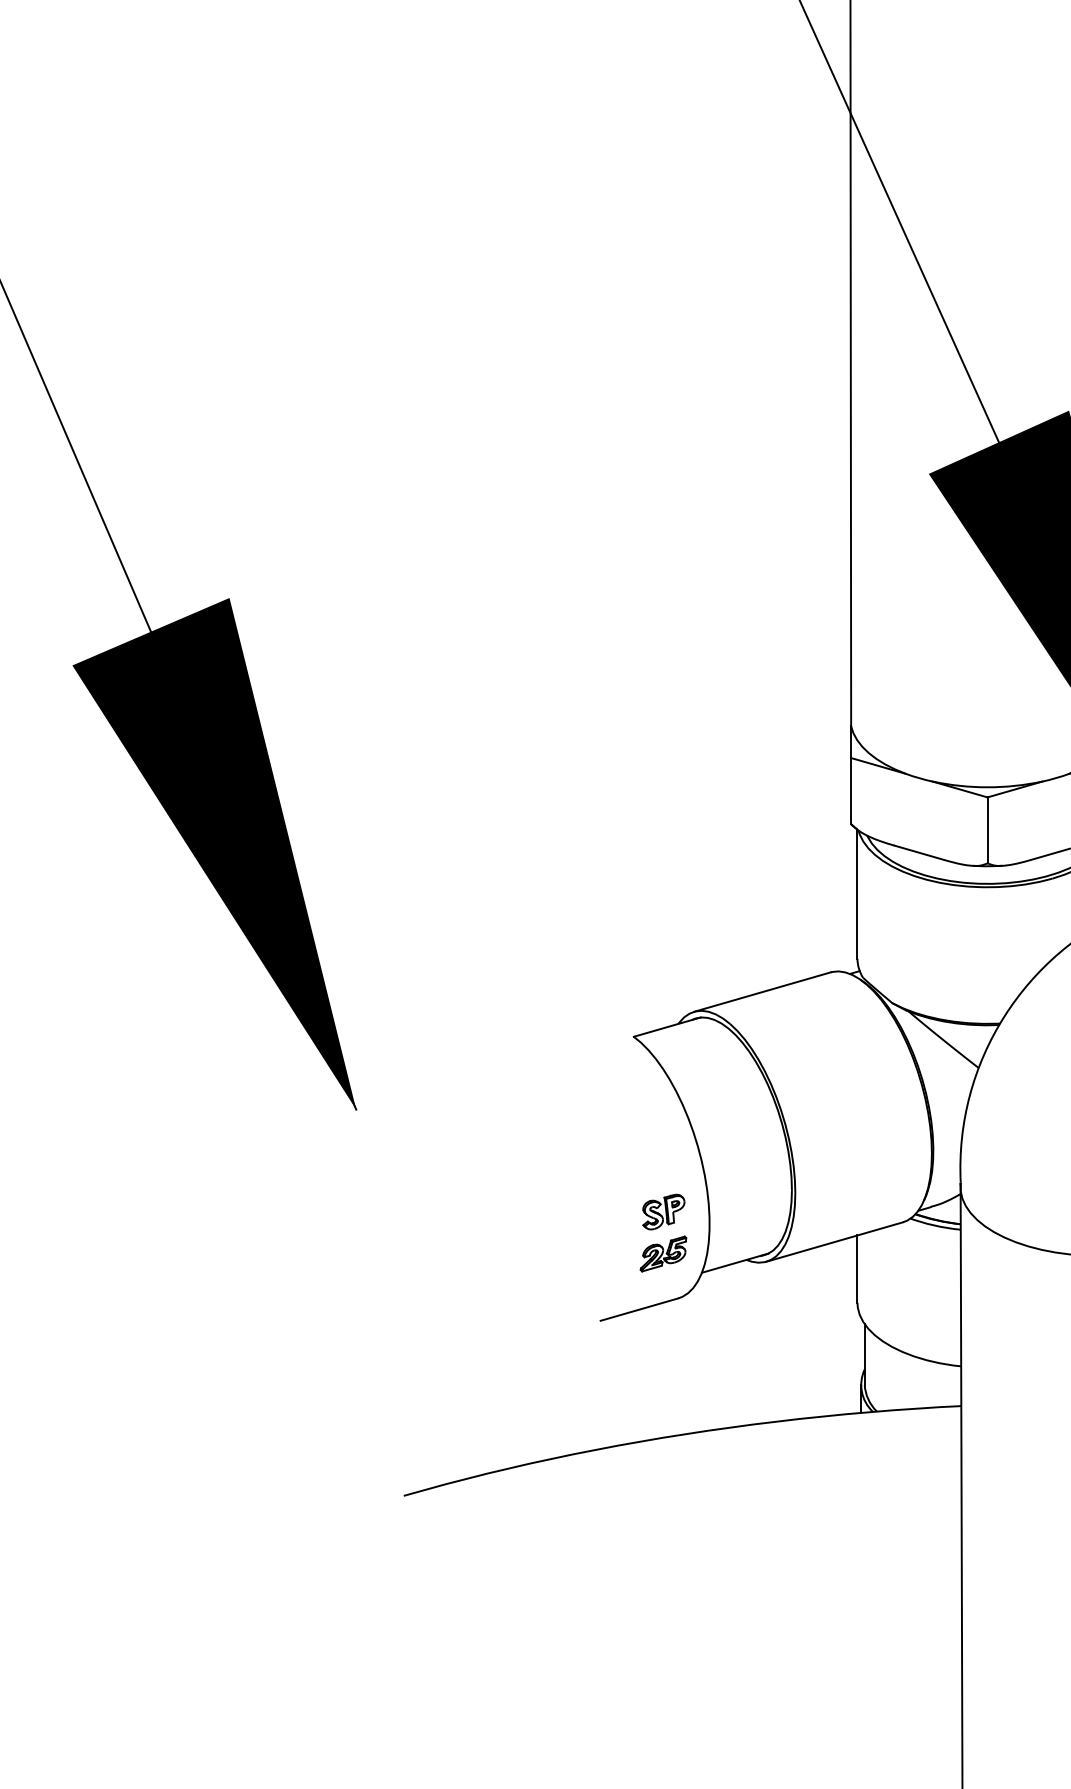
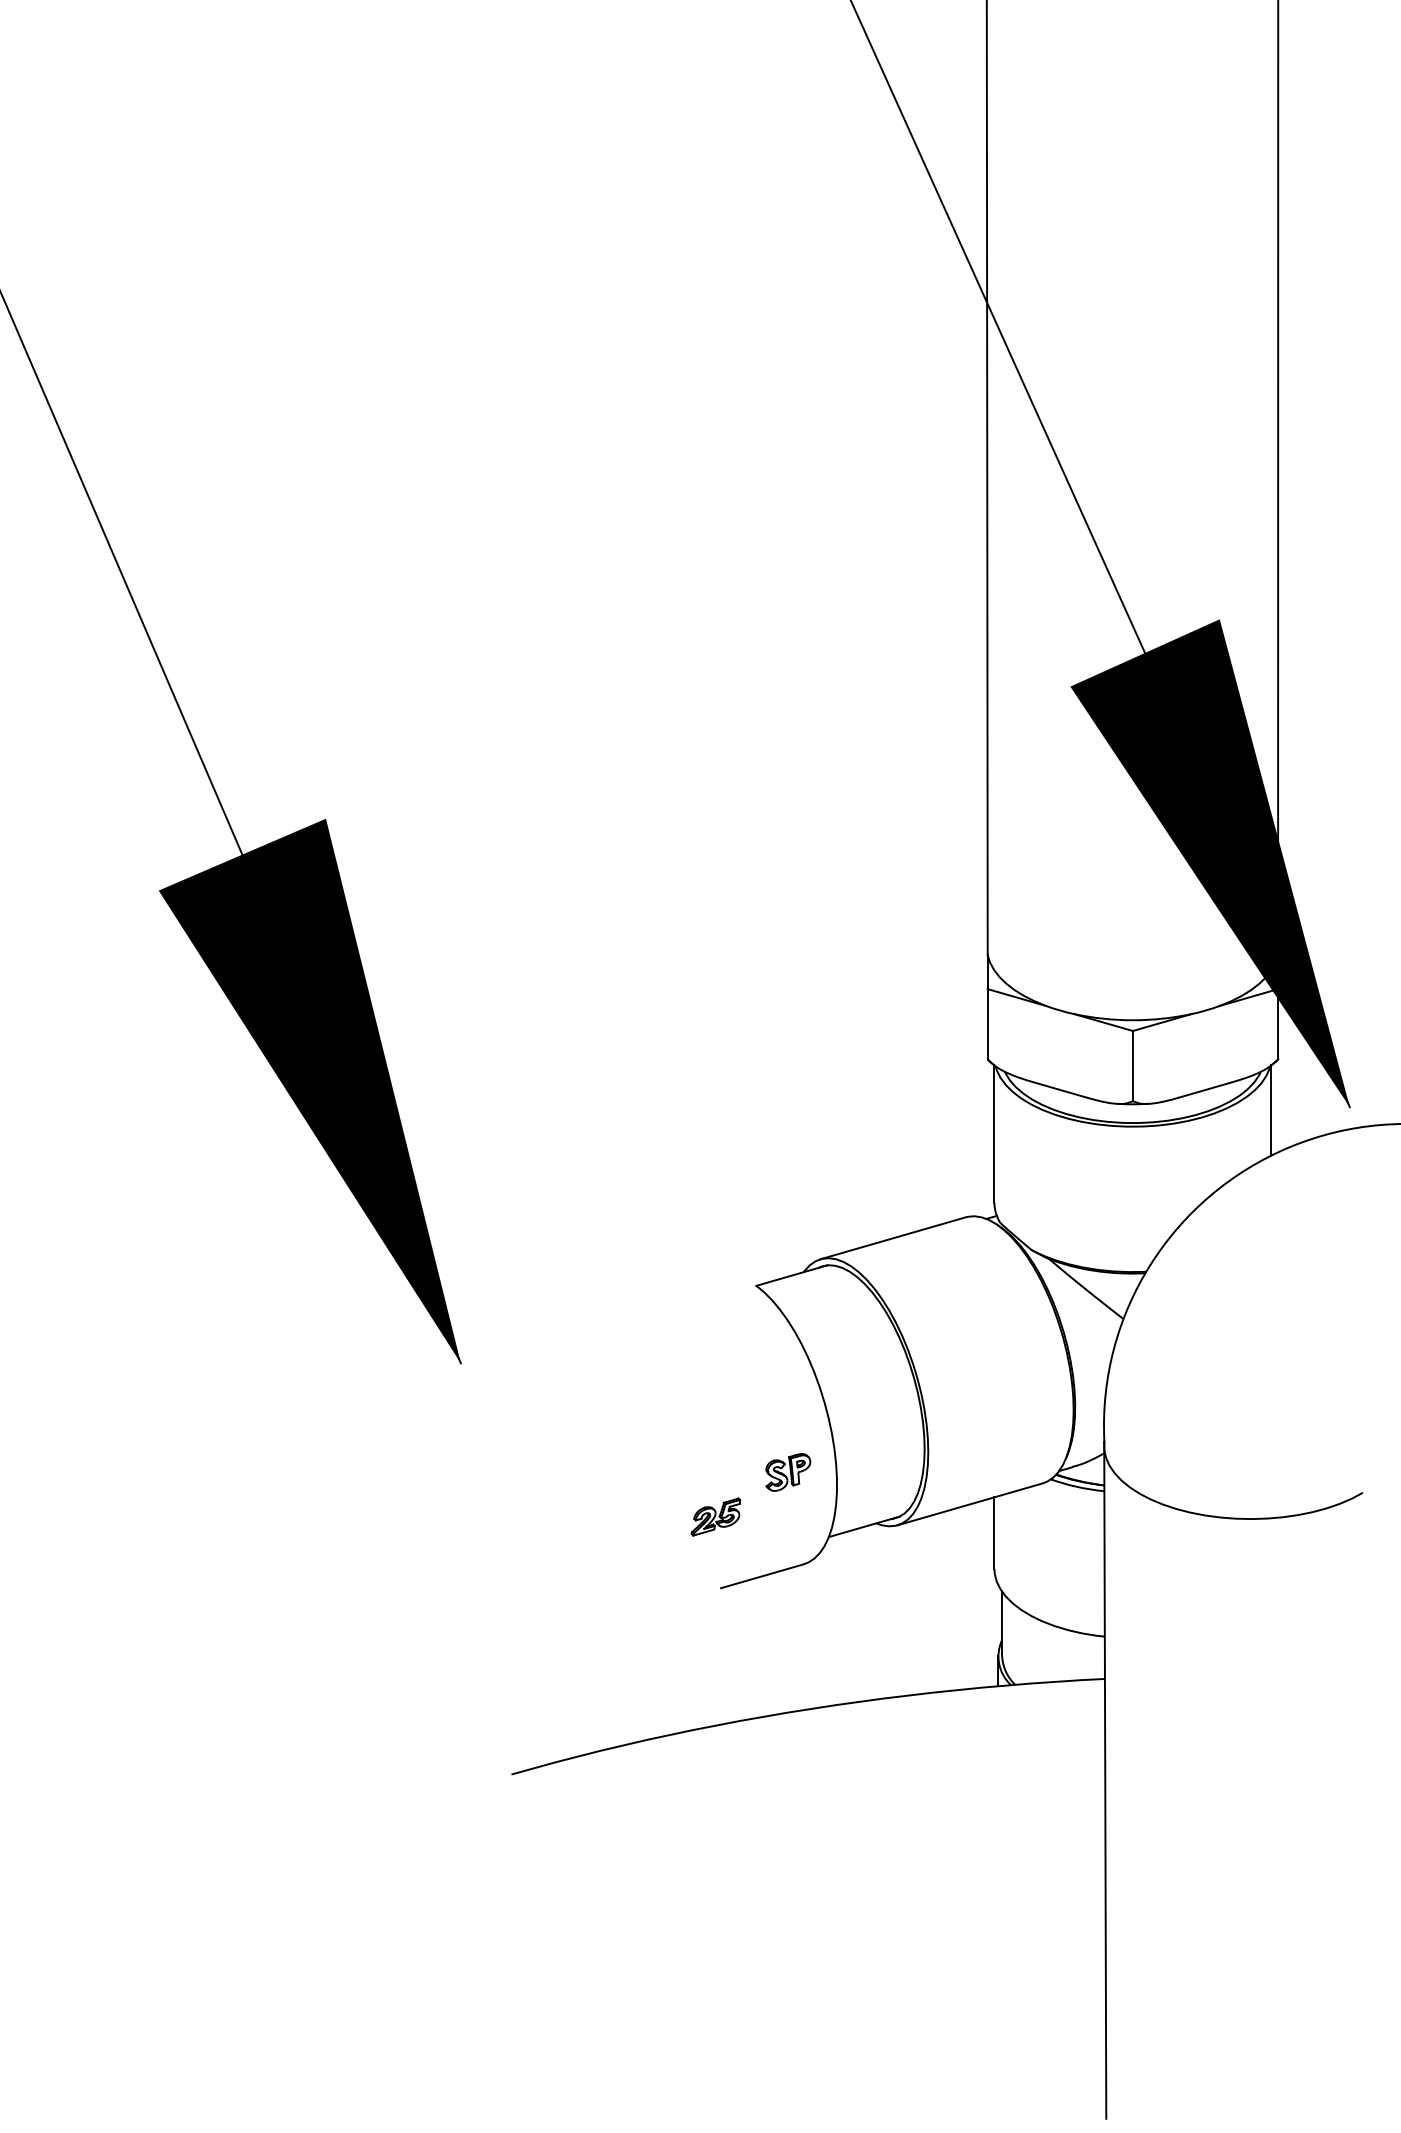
part: (663, 1253) -> (715, 1516), moved

